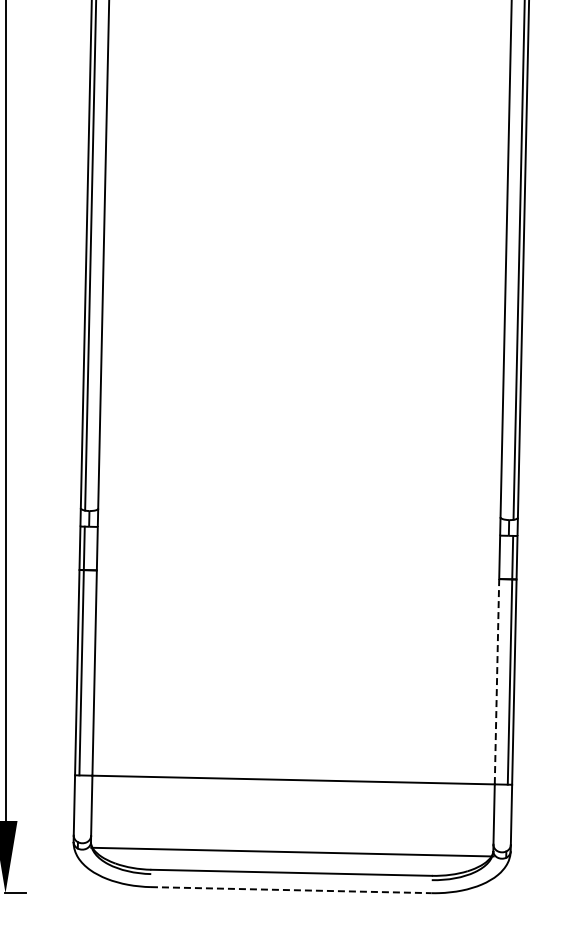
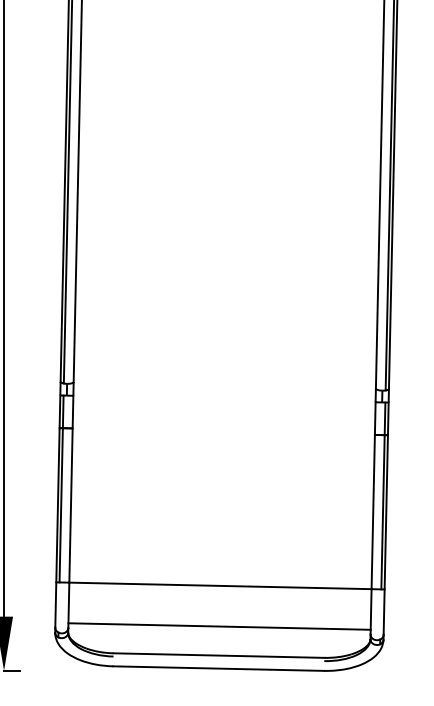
line: (496, 681) -> (372, 511), dashed -> solid
line: (292, 851) -> (219, 626), moved
line: (291, 890) -> (218, 668), dashed -> solid

